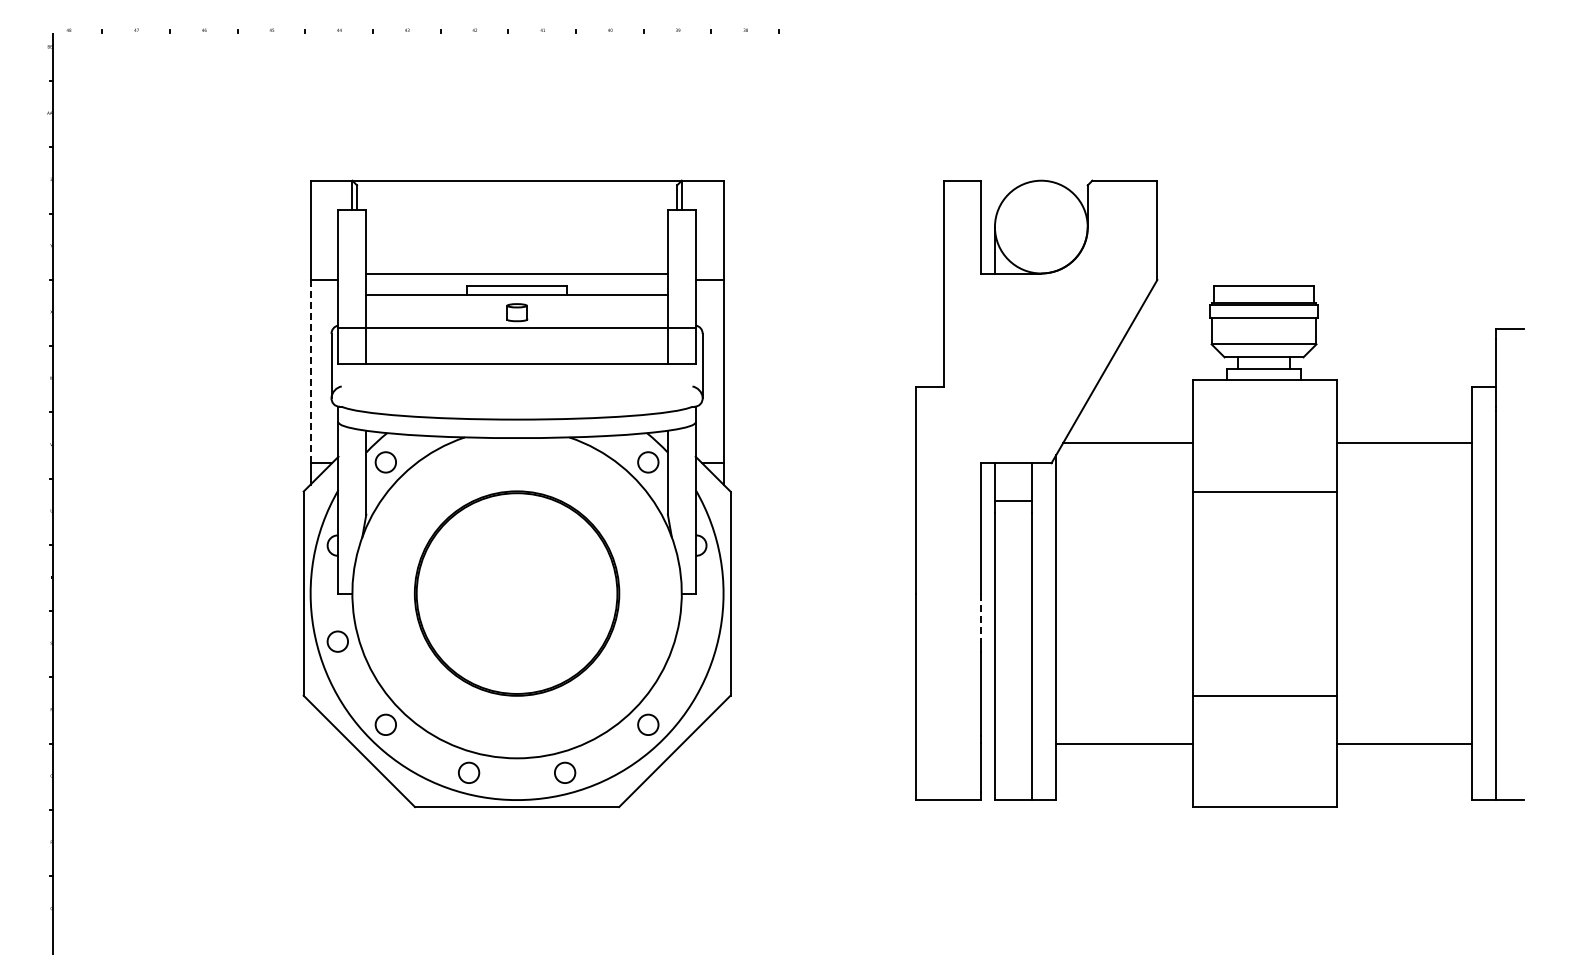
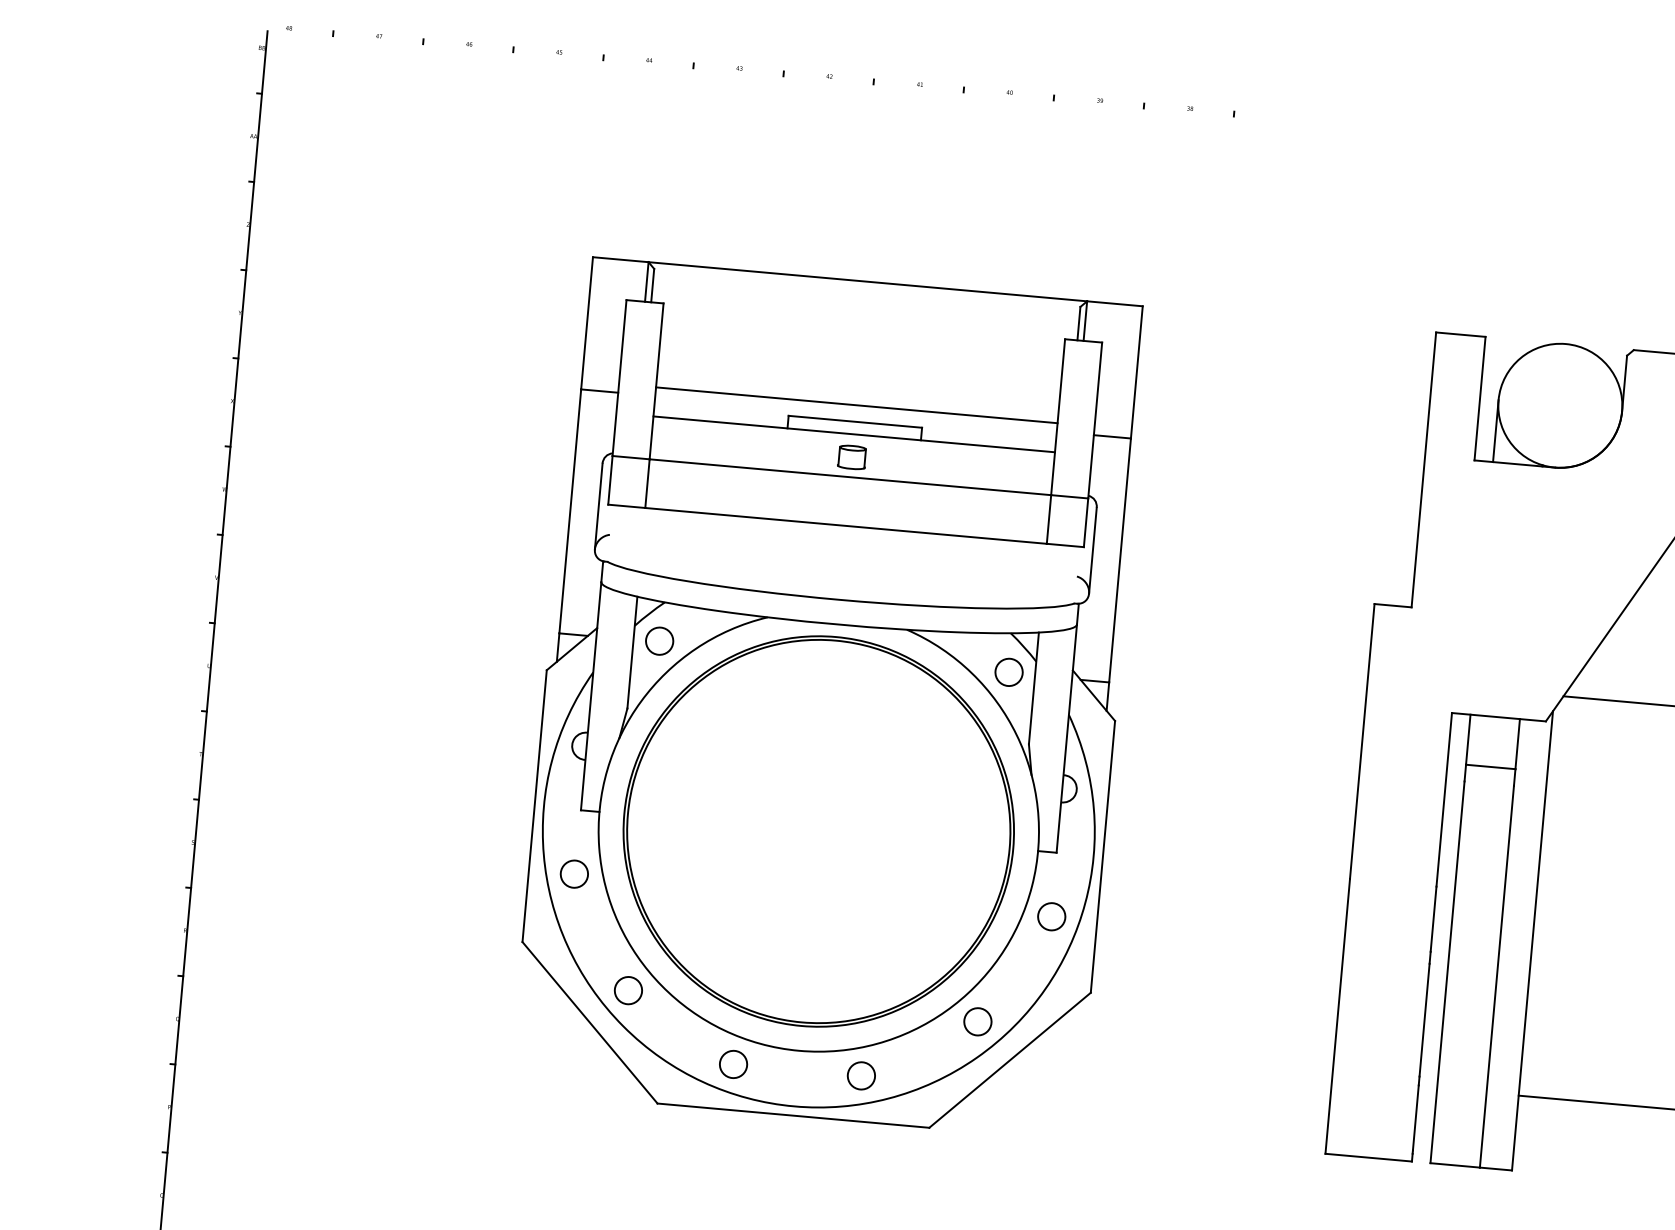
line: (310, 371) -> (570, 511), dashed -> solid
part: (516, 593) -> (818, 831), size x1.43
line: (981, 618) -> (1434, 919), dashed -> solid
circle: (696, 641) -> (1051, 916), added

